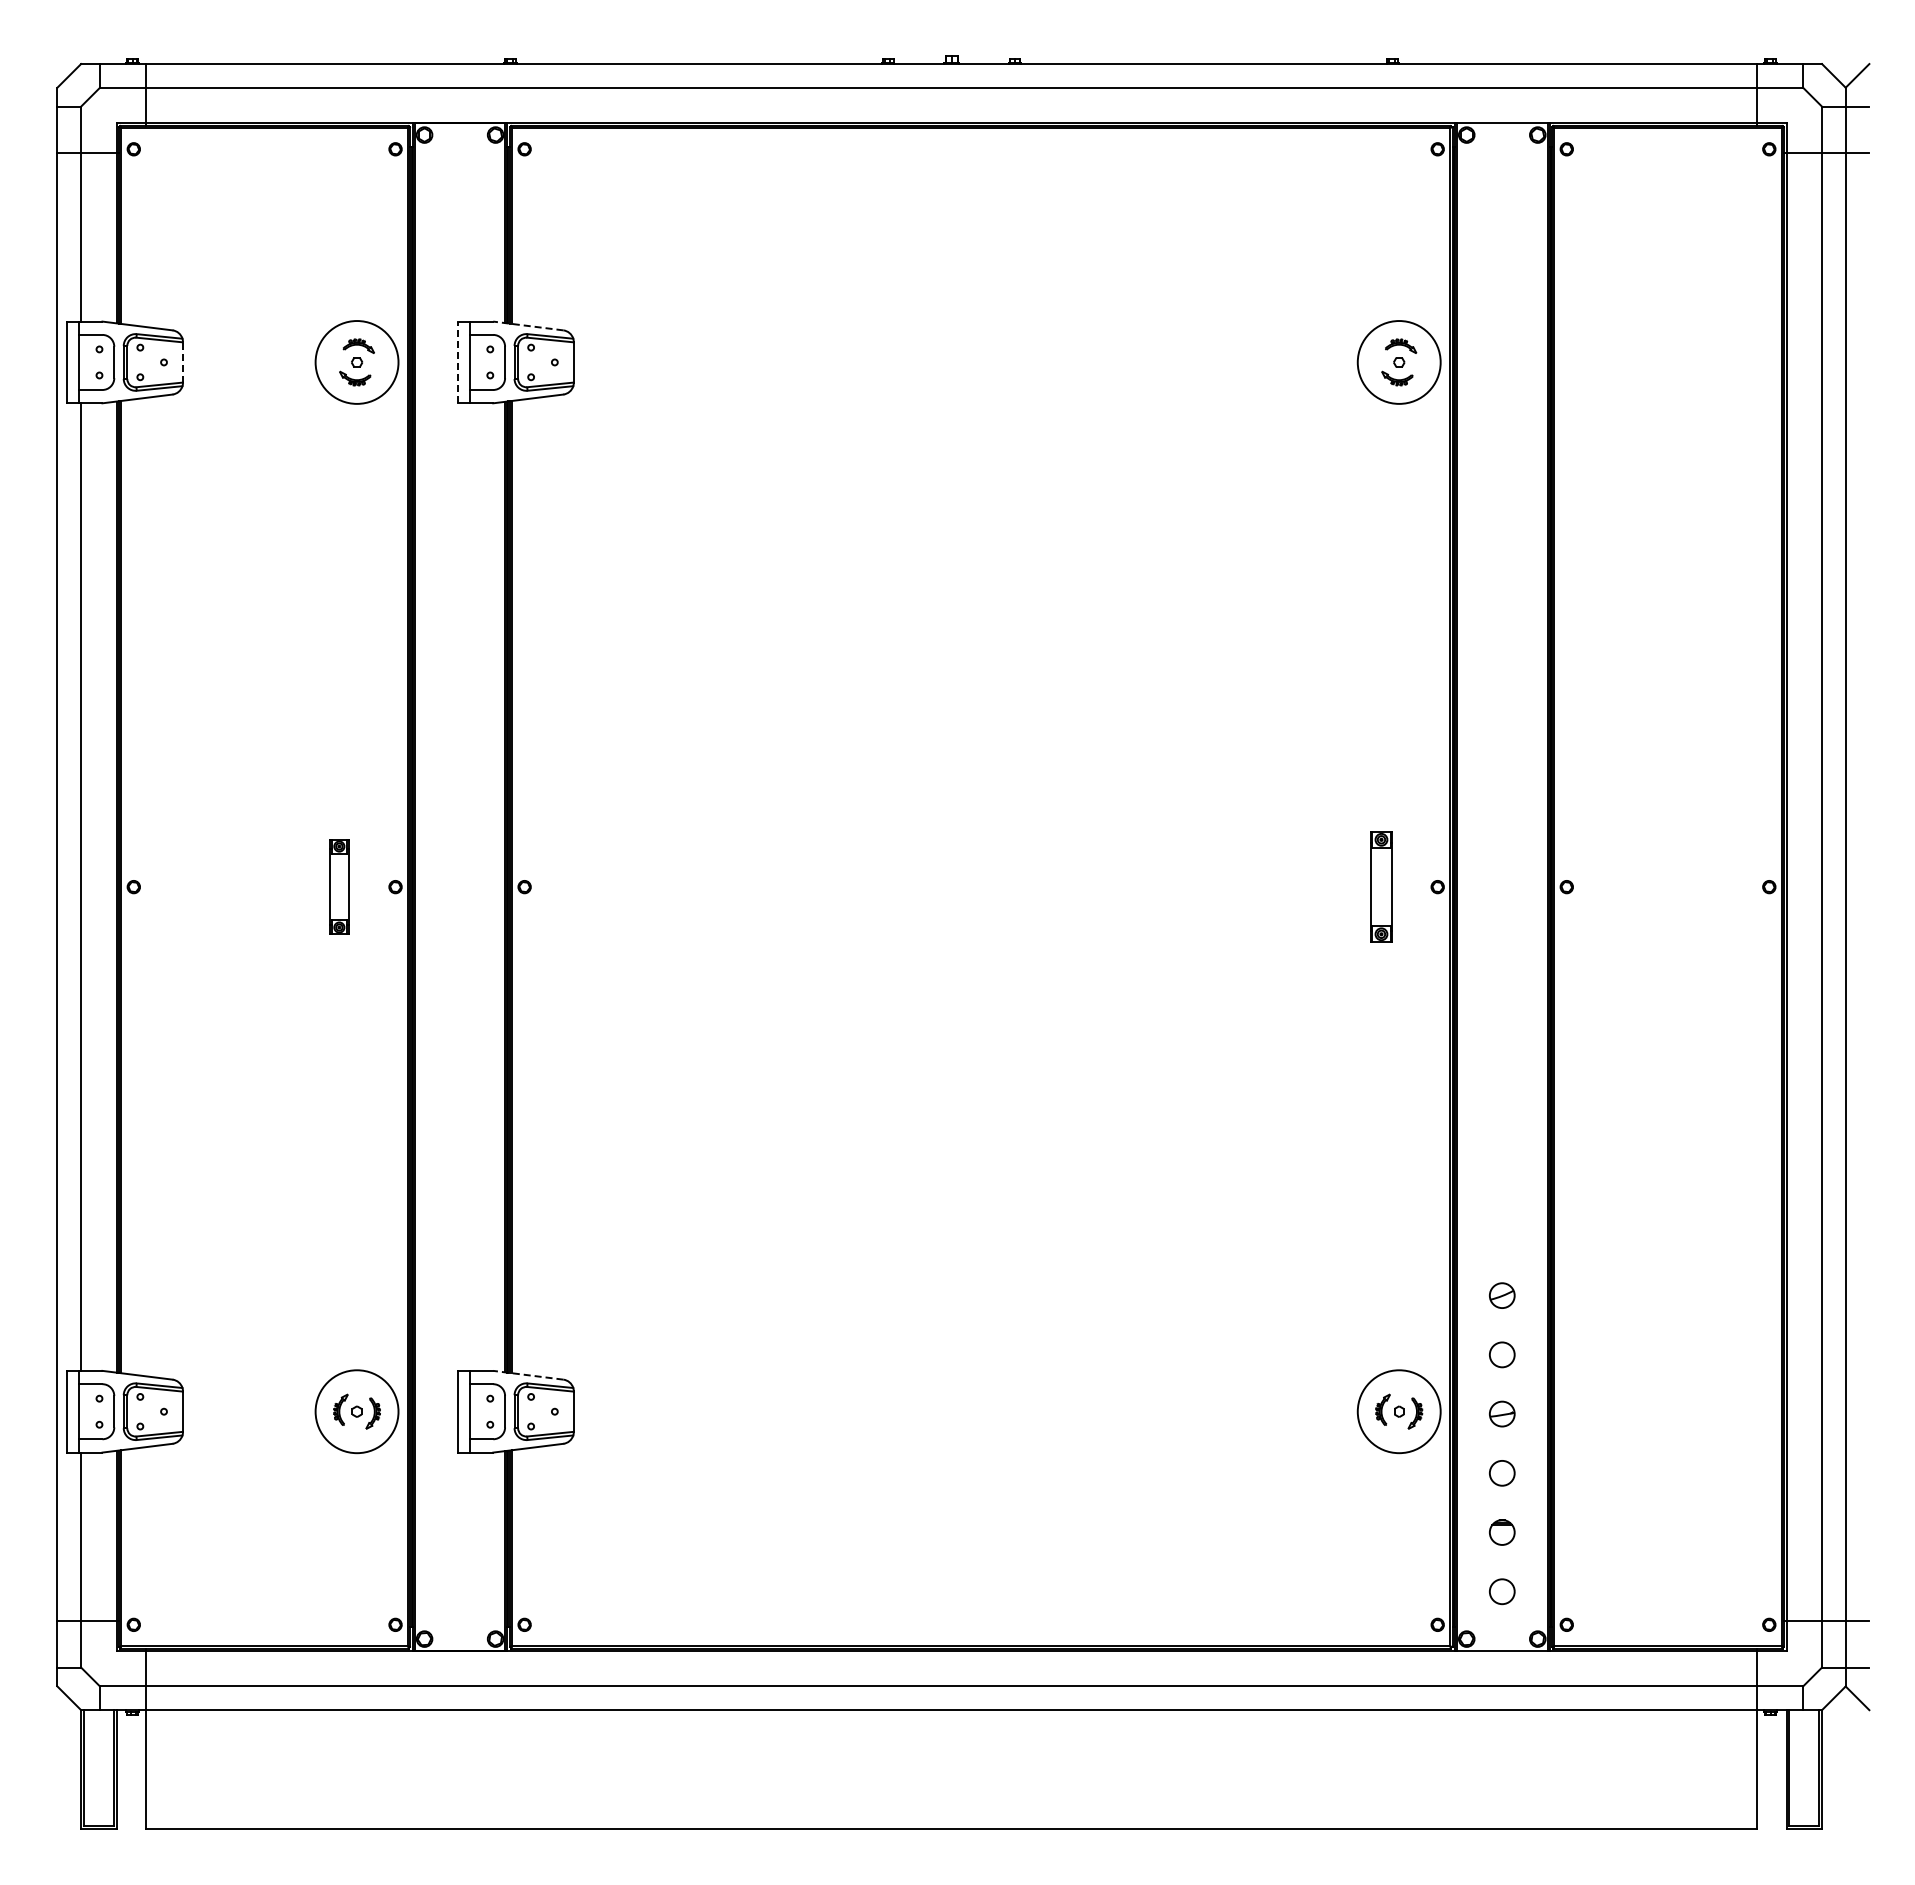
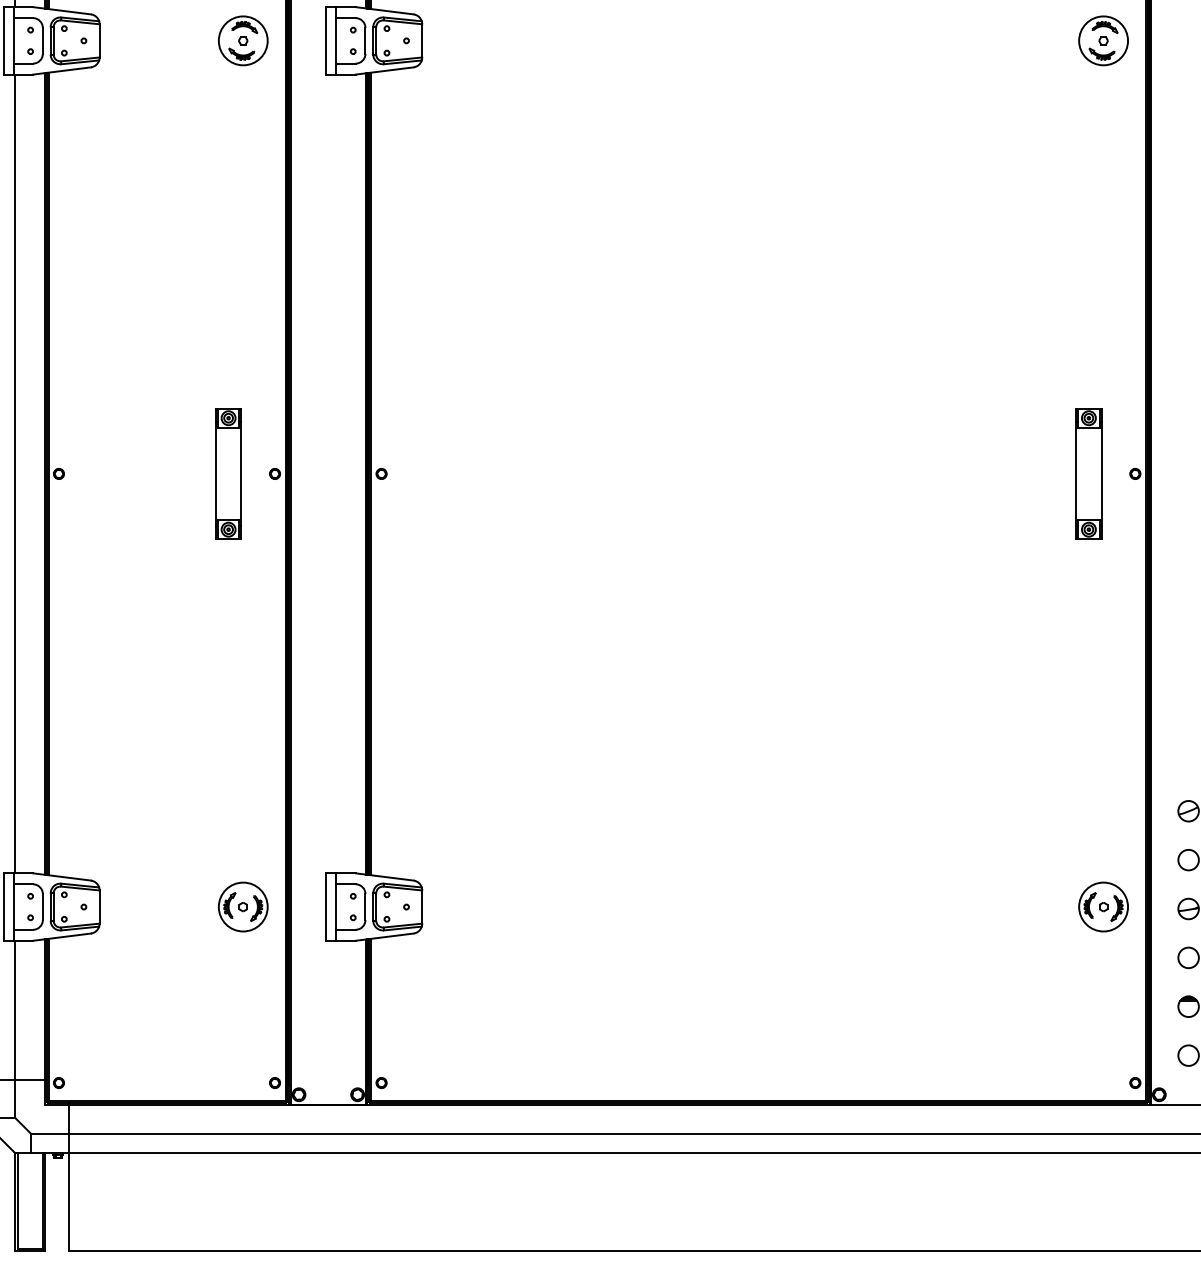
line: (527, 325) -> (383, 10), dashed -> solid
line: (182, 361) -> (99, 40), dashed -> solid
circle: (356, 362) -> (242, 40), size x0.71
line: (457, 362) -> (326, 40), dashed -> solid
circle: (1398, 362) -> (1102, 40), size x0.71
part: (339, 886) -> (228, 473), size x1.67
part: (1381, 886) -> (1088, 473), size x1.43
line: (527, 1375) -> (383, 877), dashed -> solid
circle: (356, 1411) -> (242, 906), size x0.71
circle: (1398, 1411) -> (1102, 906), size x0.71

